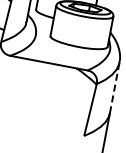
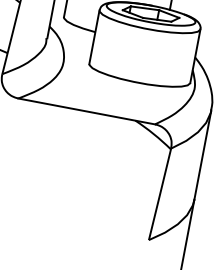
line: (114, 87) -> (202, 154), dashed -> solid

